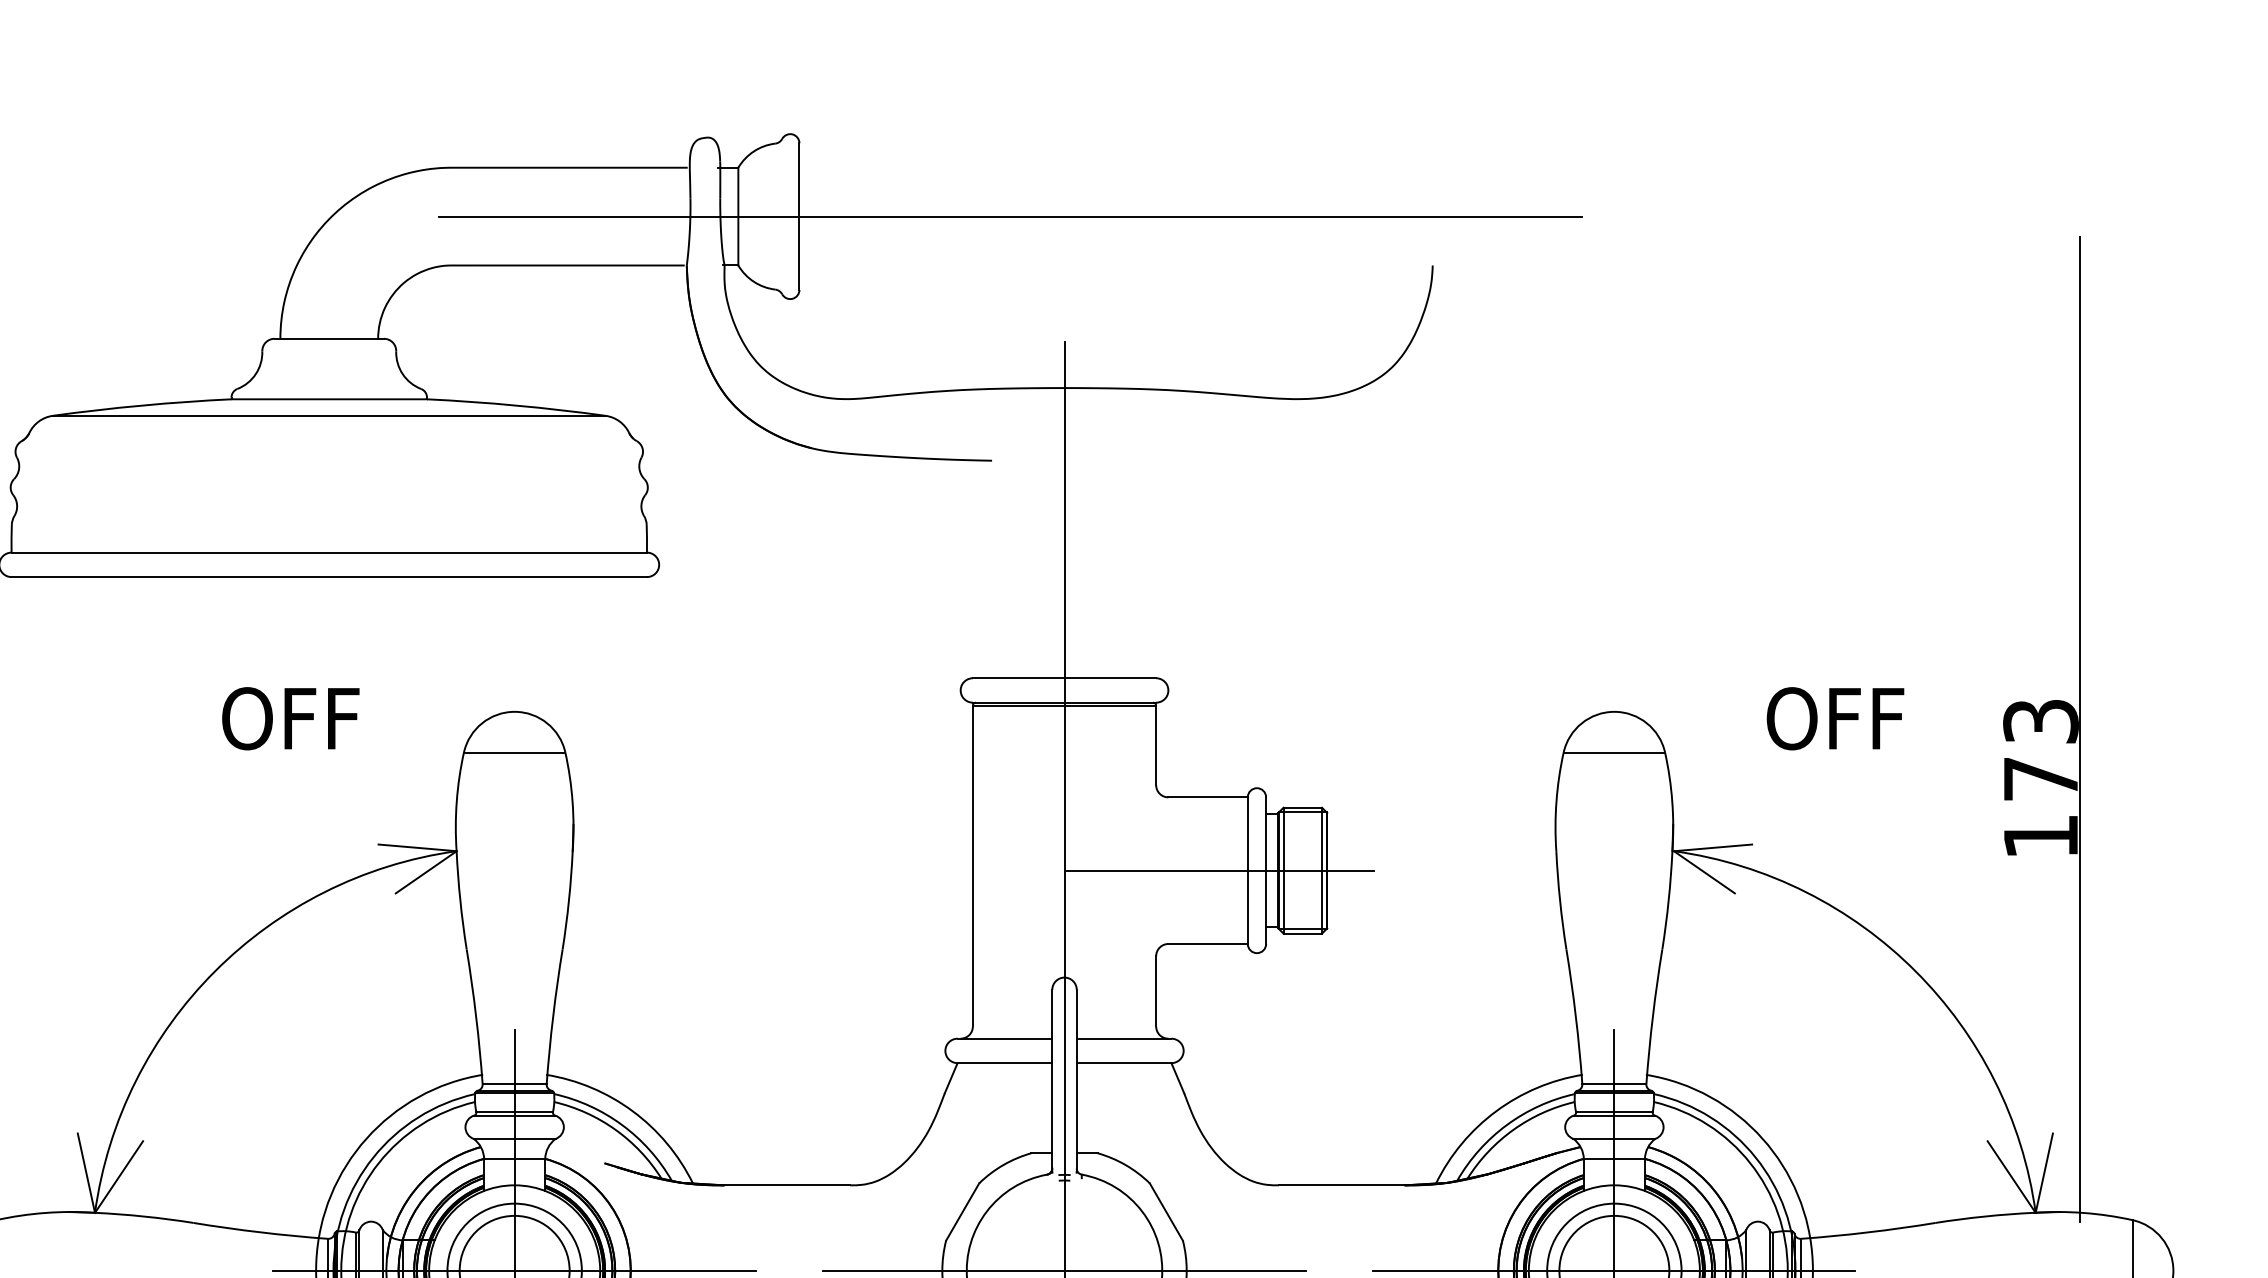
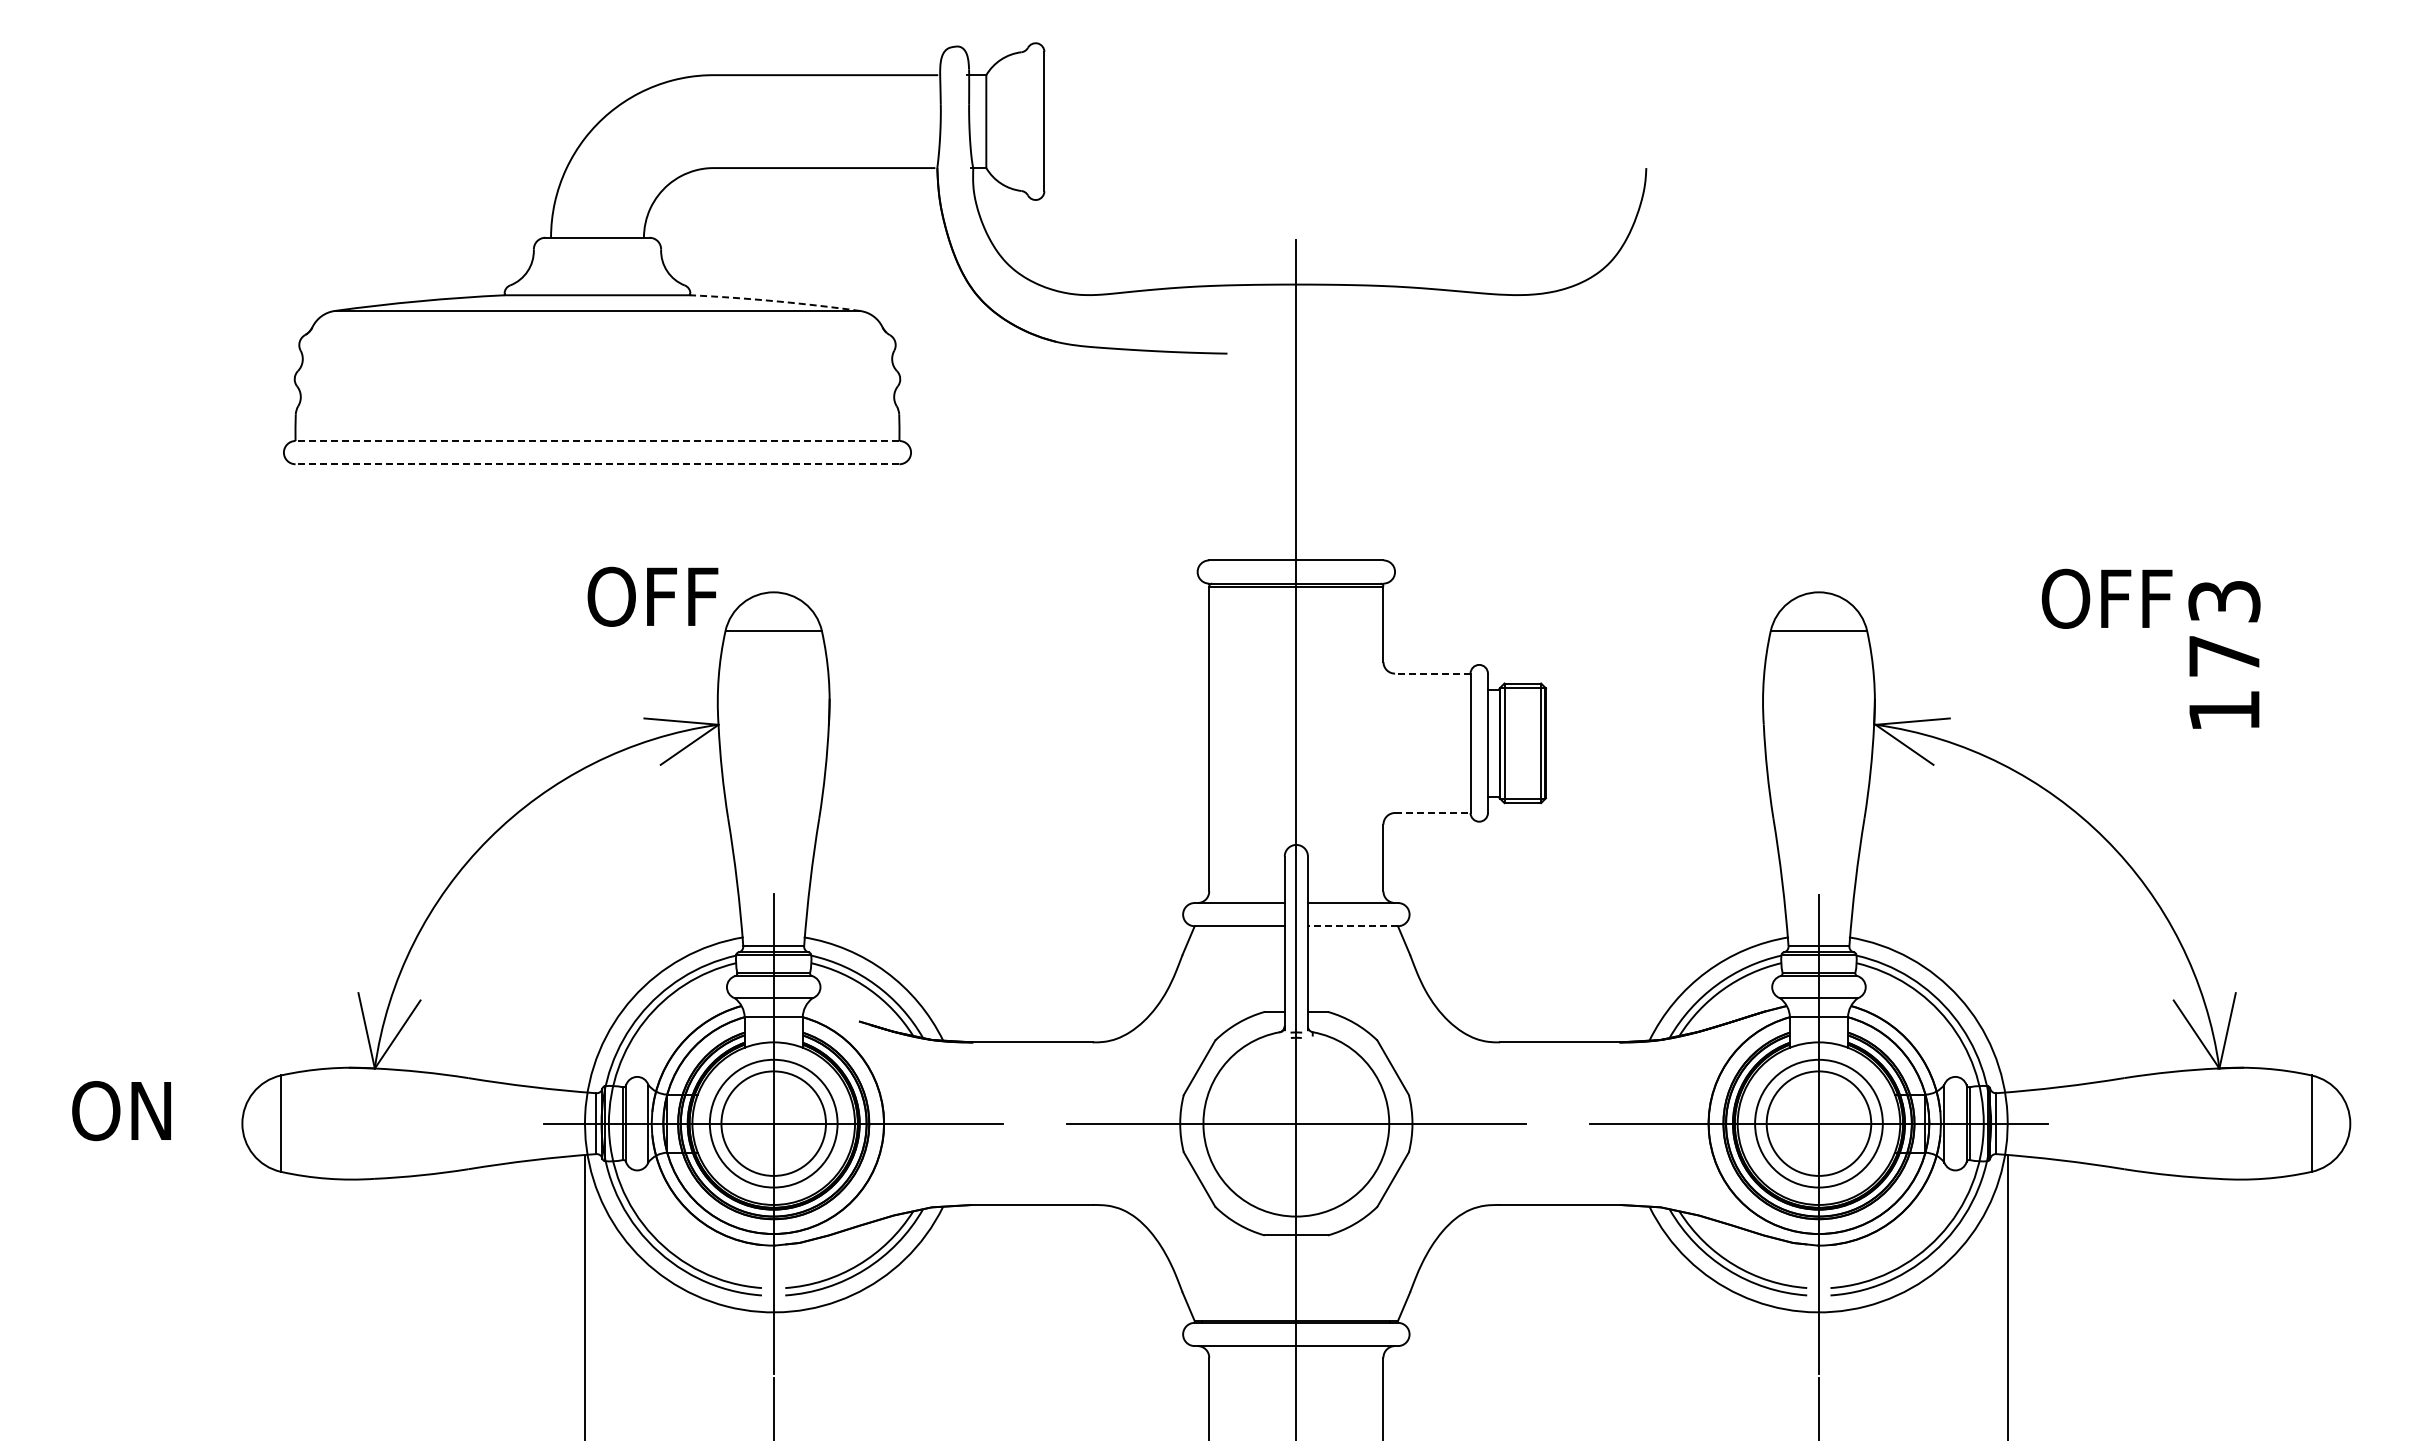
line: (1009, 217) -> (1244, 122), removed
arc: (516, 405) -> (775, 301), solid -> dashed
line: (329, 553) -> (597, 441), solid -> dashed
line: (329, 577) -> (597, 464), solid -> dashed
text: (290, 718) -> (652, 596), moved
text: (1834, 718) -> (2106, 598), moved
line: (2079, 729) -> (2261, 609), removed
line: (1207, 797) -> (1432, 673), solid -> dashed
line: (1219, 870) -> (1443, 743), removed
line: (1207, 944) -> (1432, 813), solid -> dashed
line: (1123, 1063) -> (1352, 926), solid -> dashed

